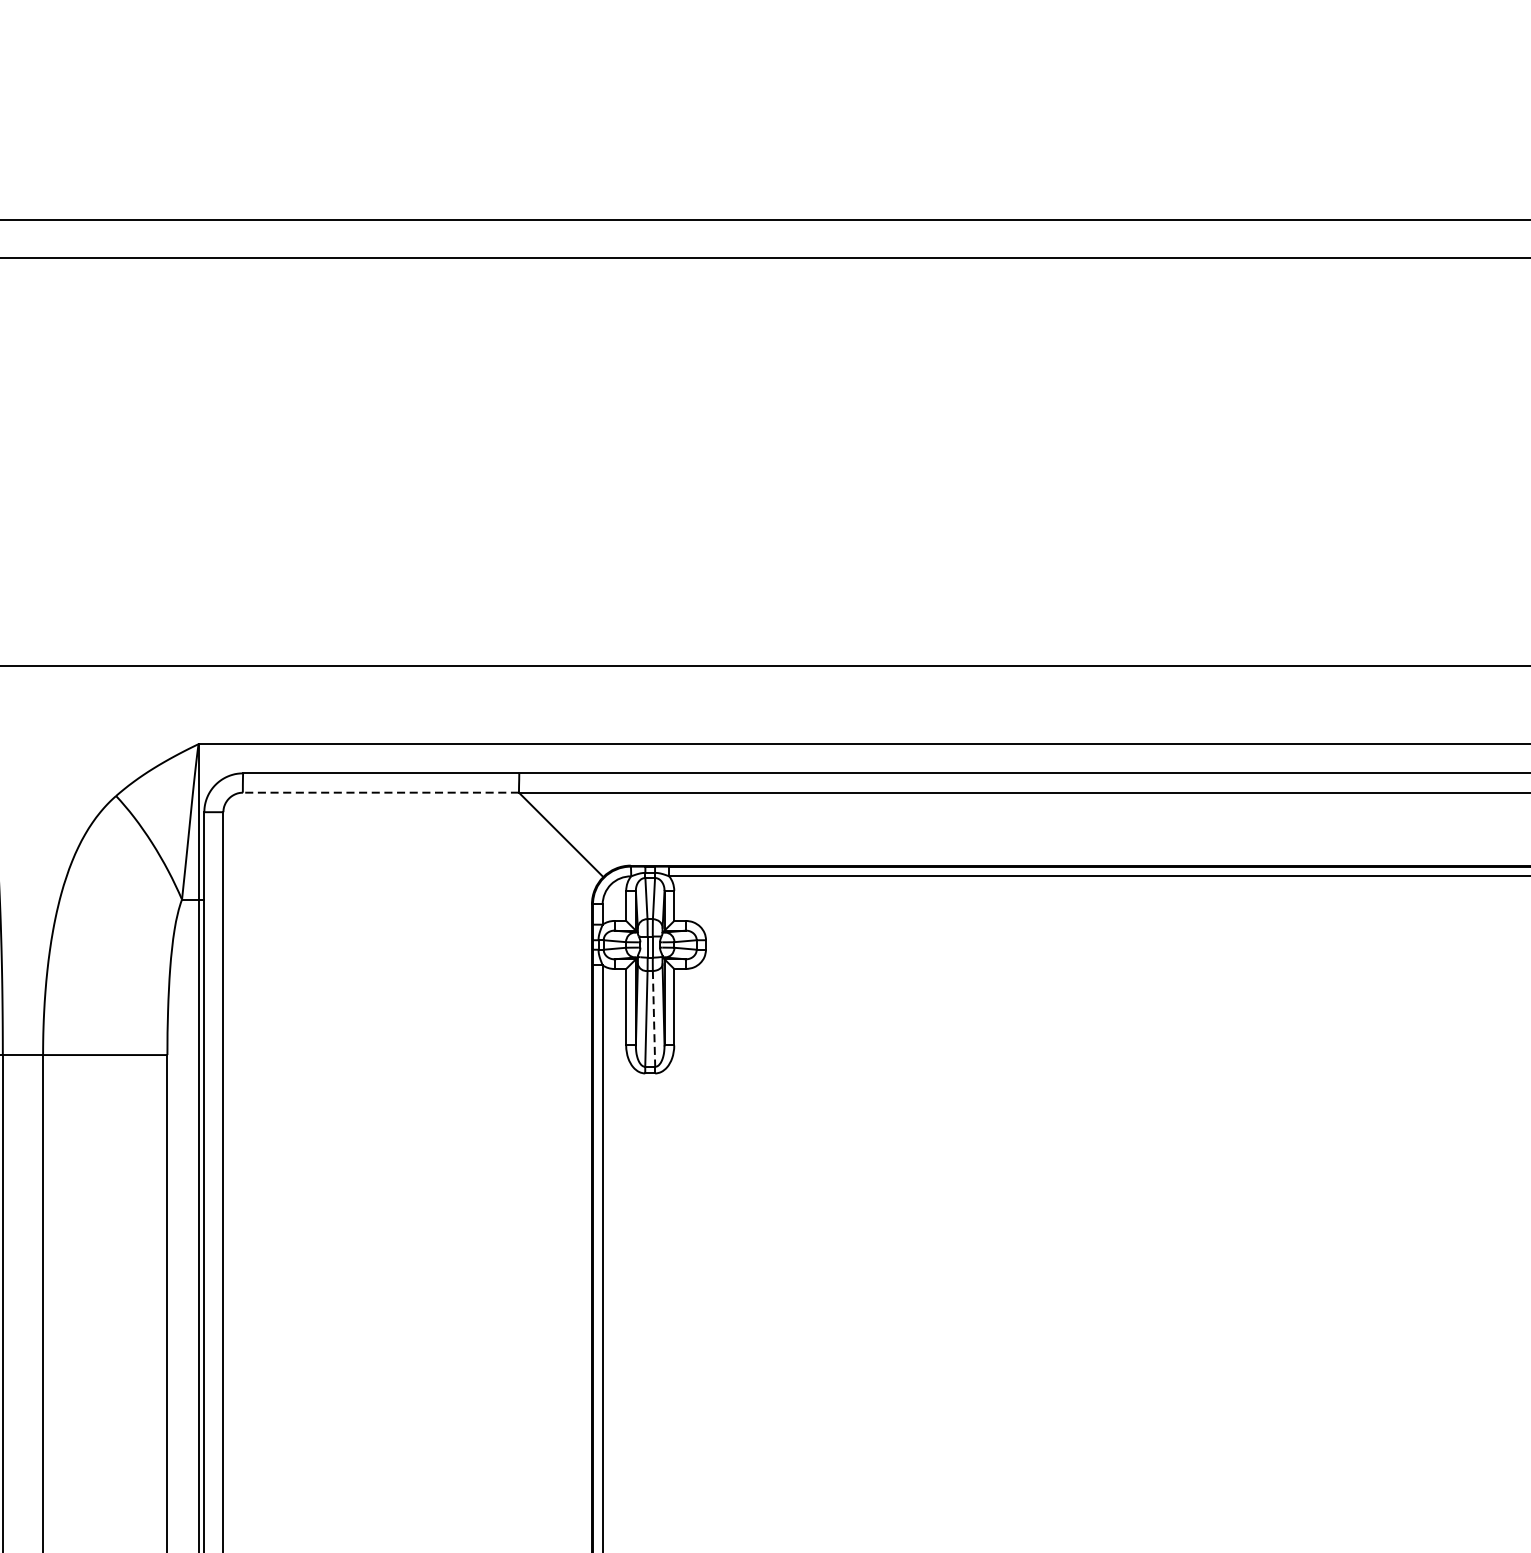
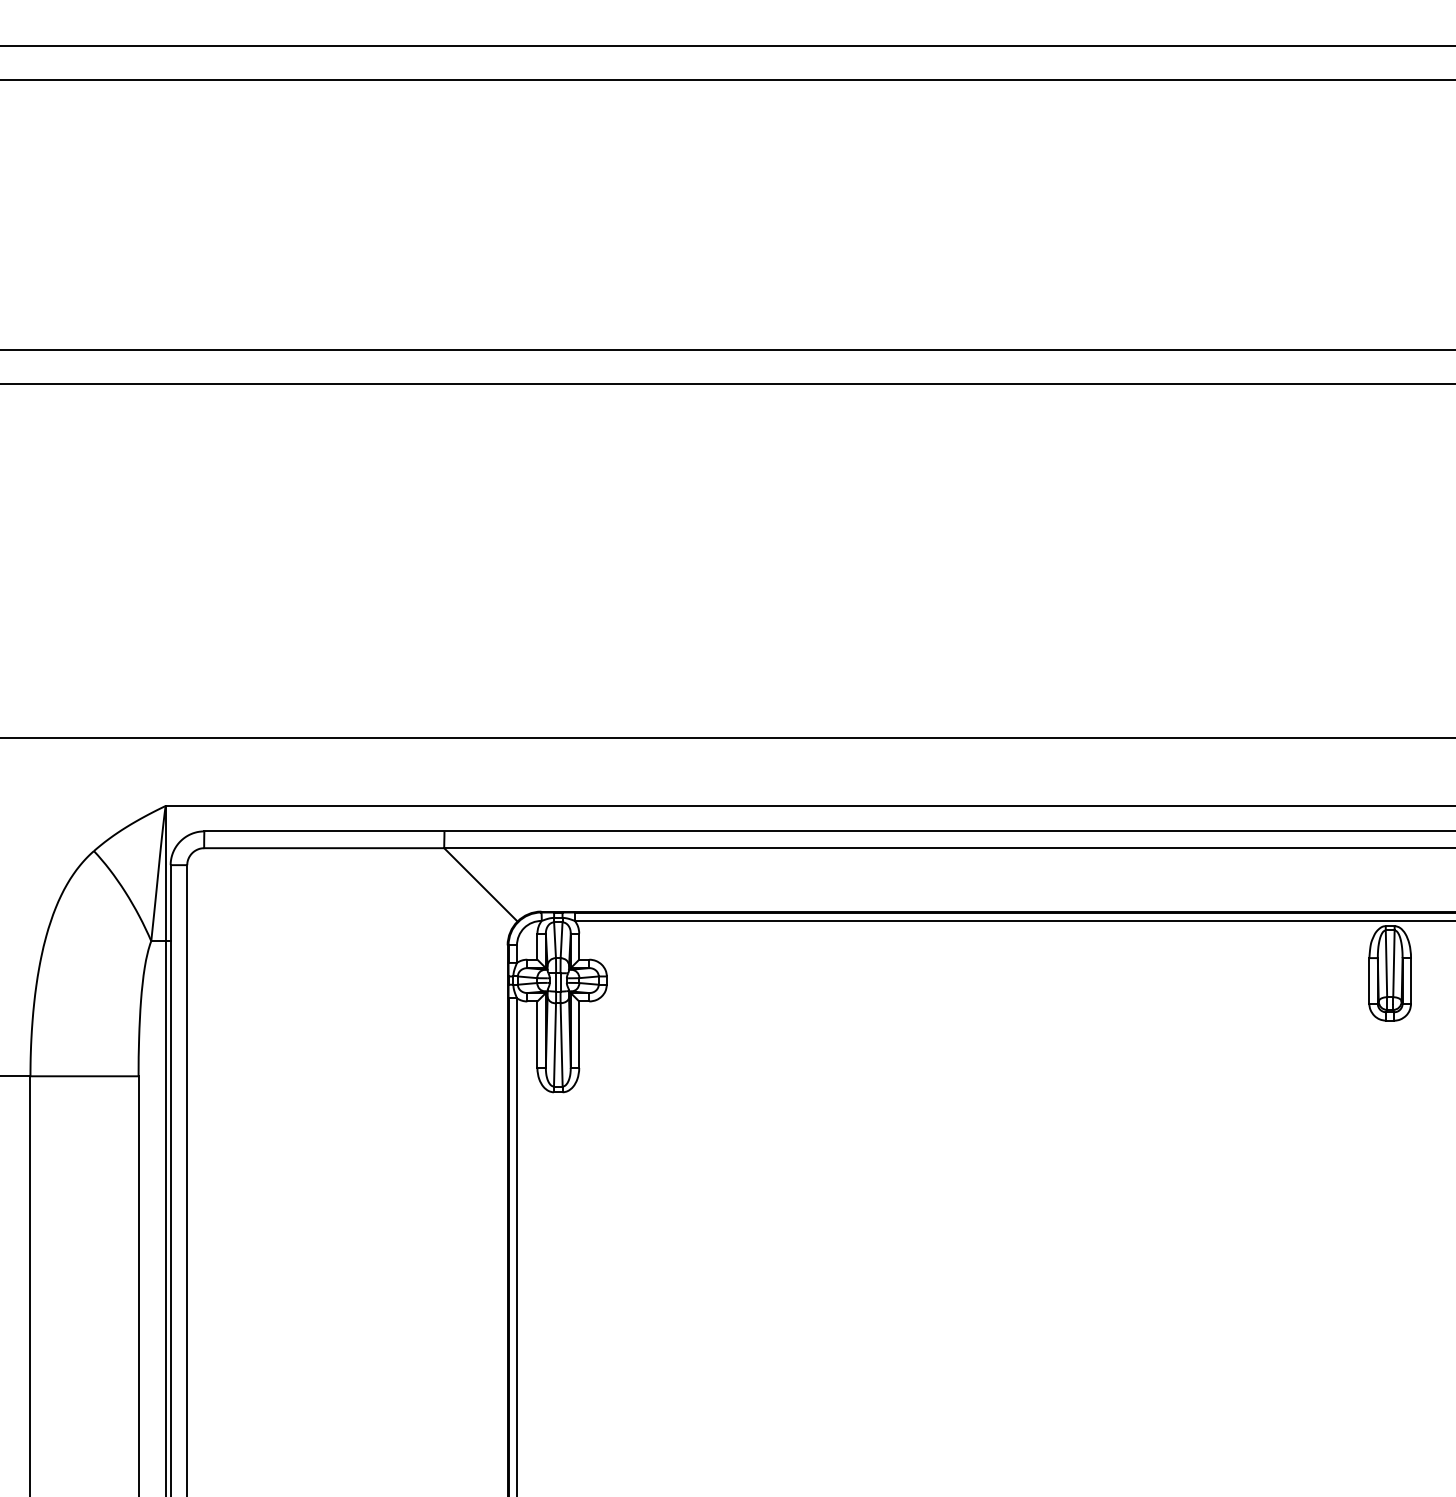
line: (381, 793) -> (324, 848), dashed -> solid
line: (653, 1018) -> (561, 1044), dashed -> solid

